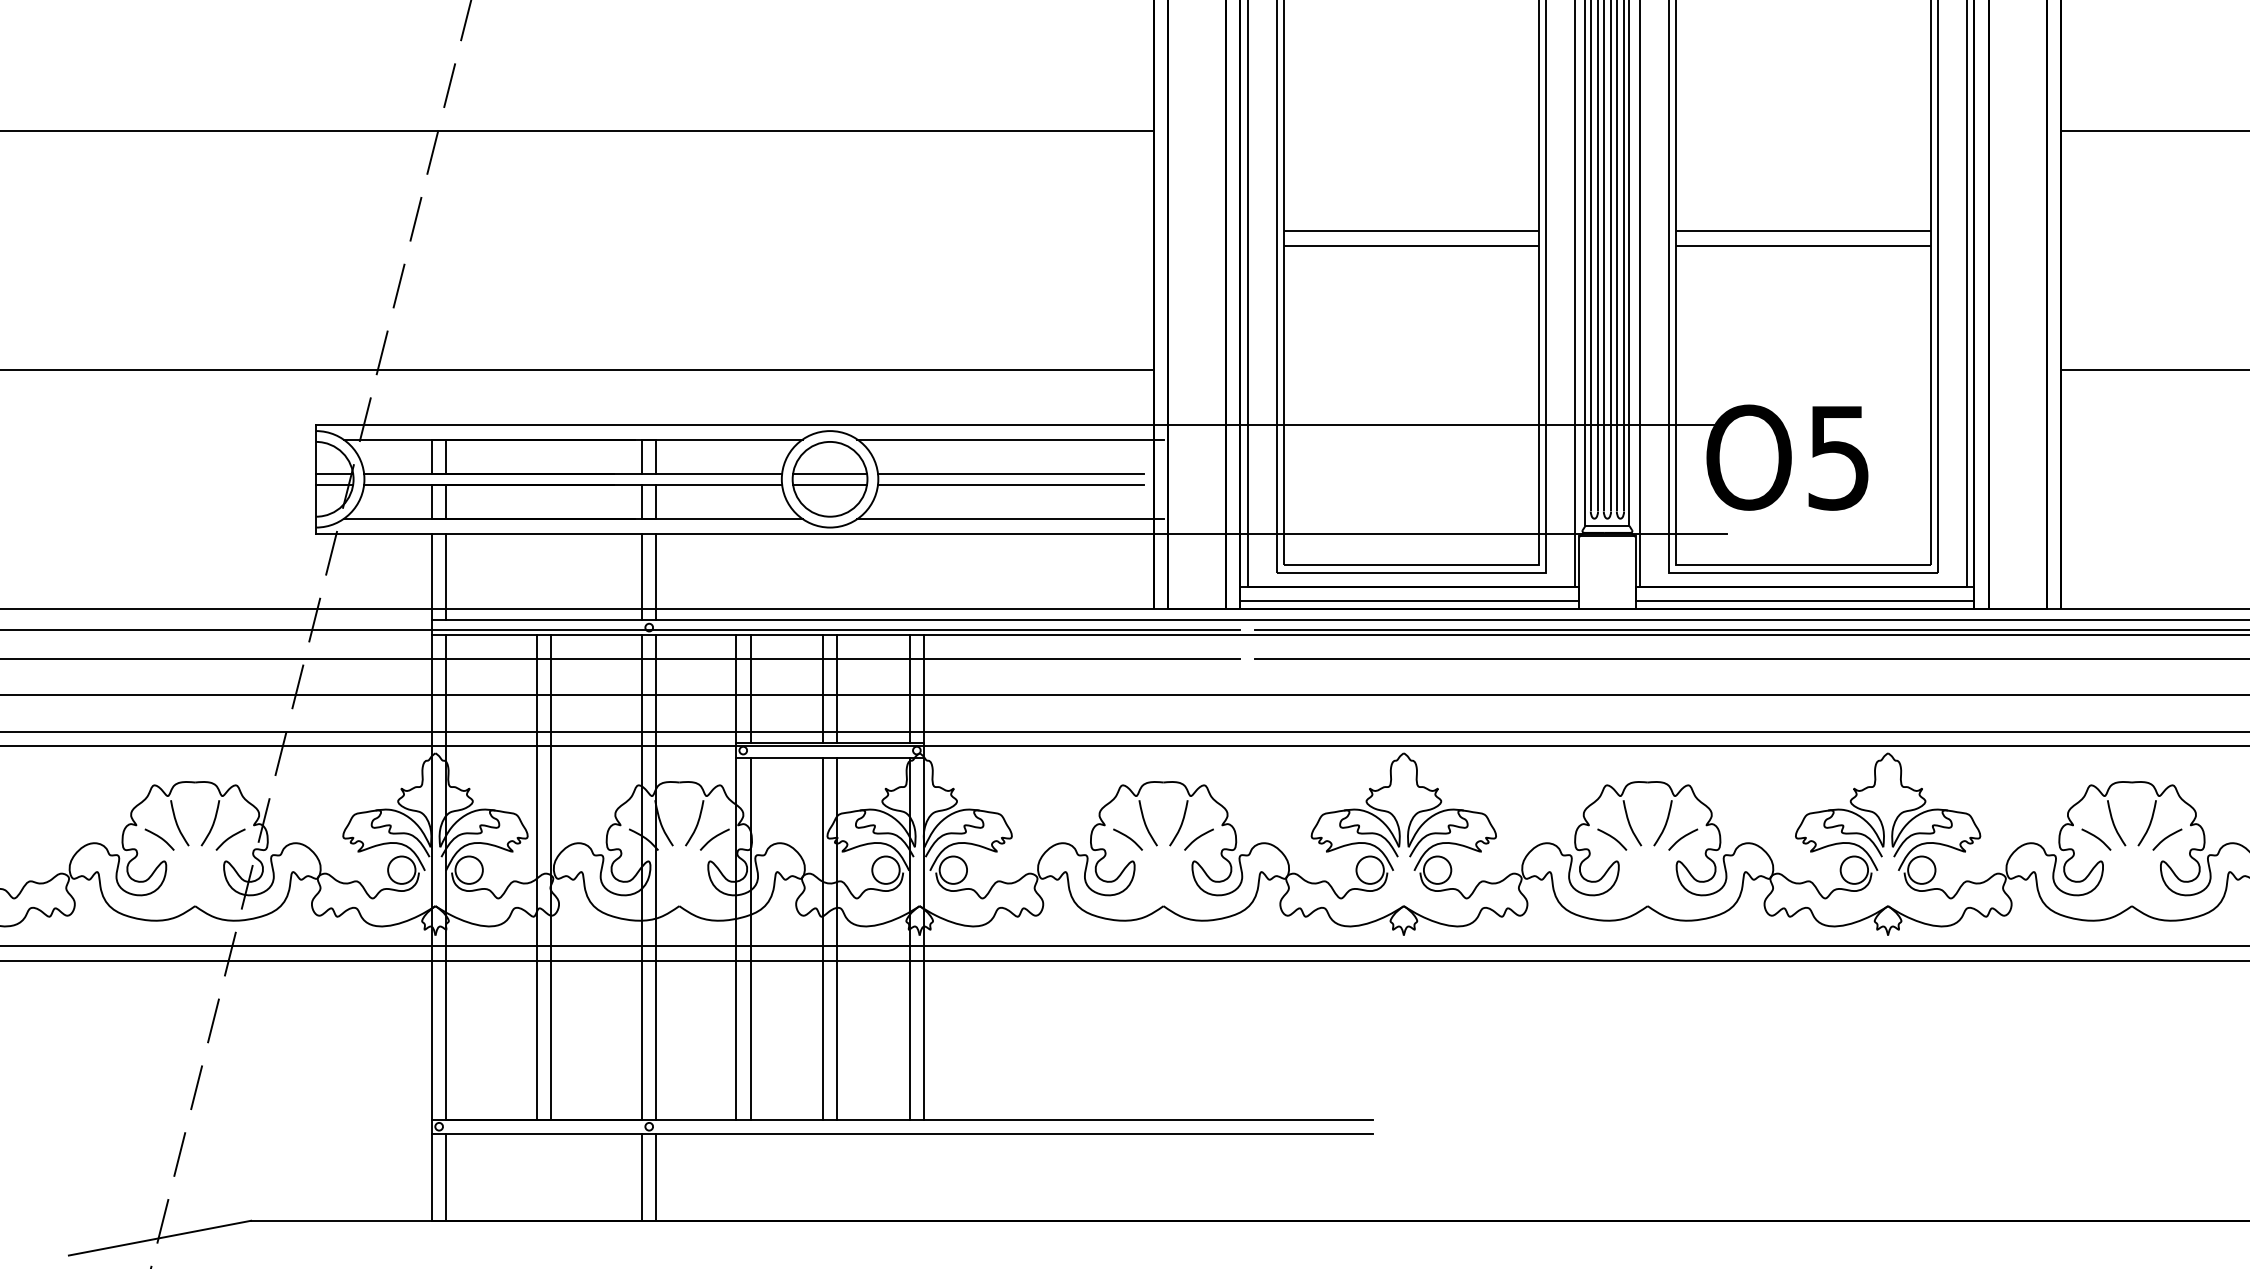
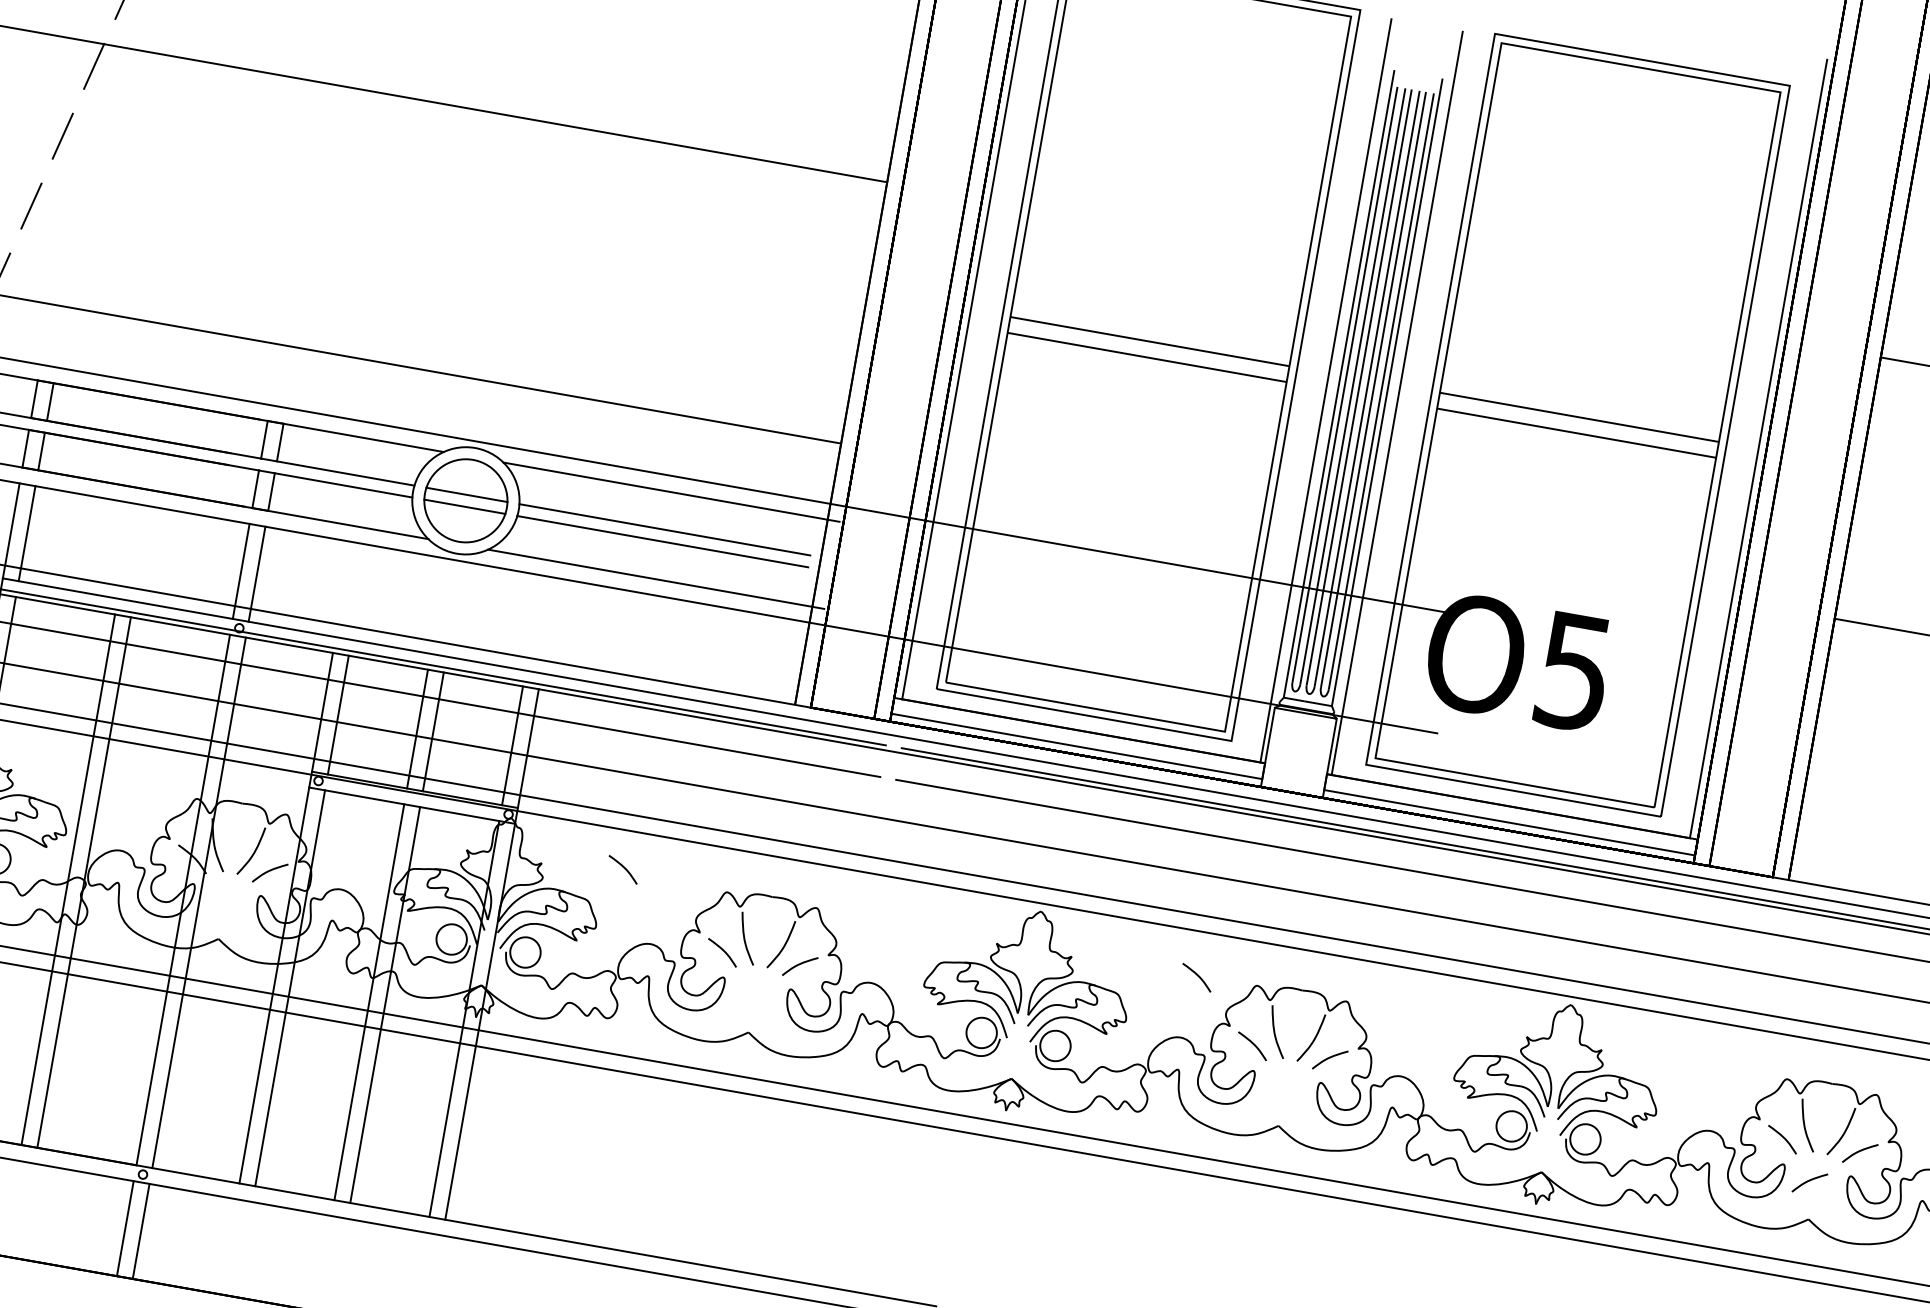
curve: (1027, 780) -> (623, 868), added
curve: (1552, 786) -> (1197, 976), added
curve: (2127, 872) -> (1810, 1181), added

